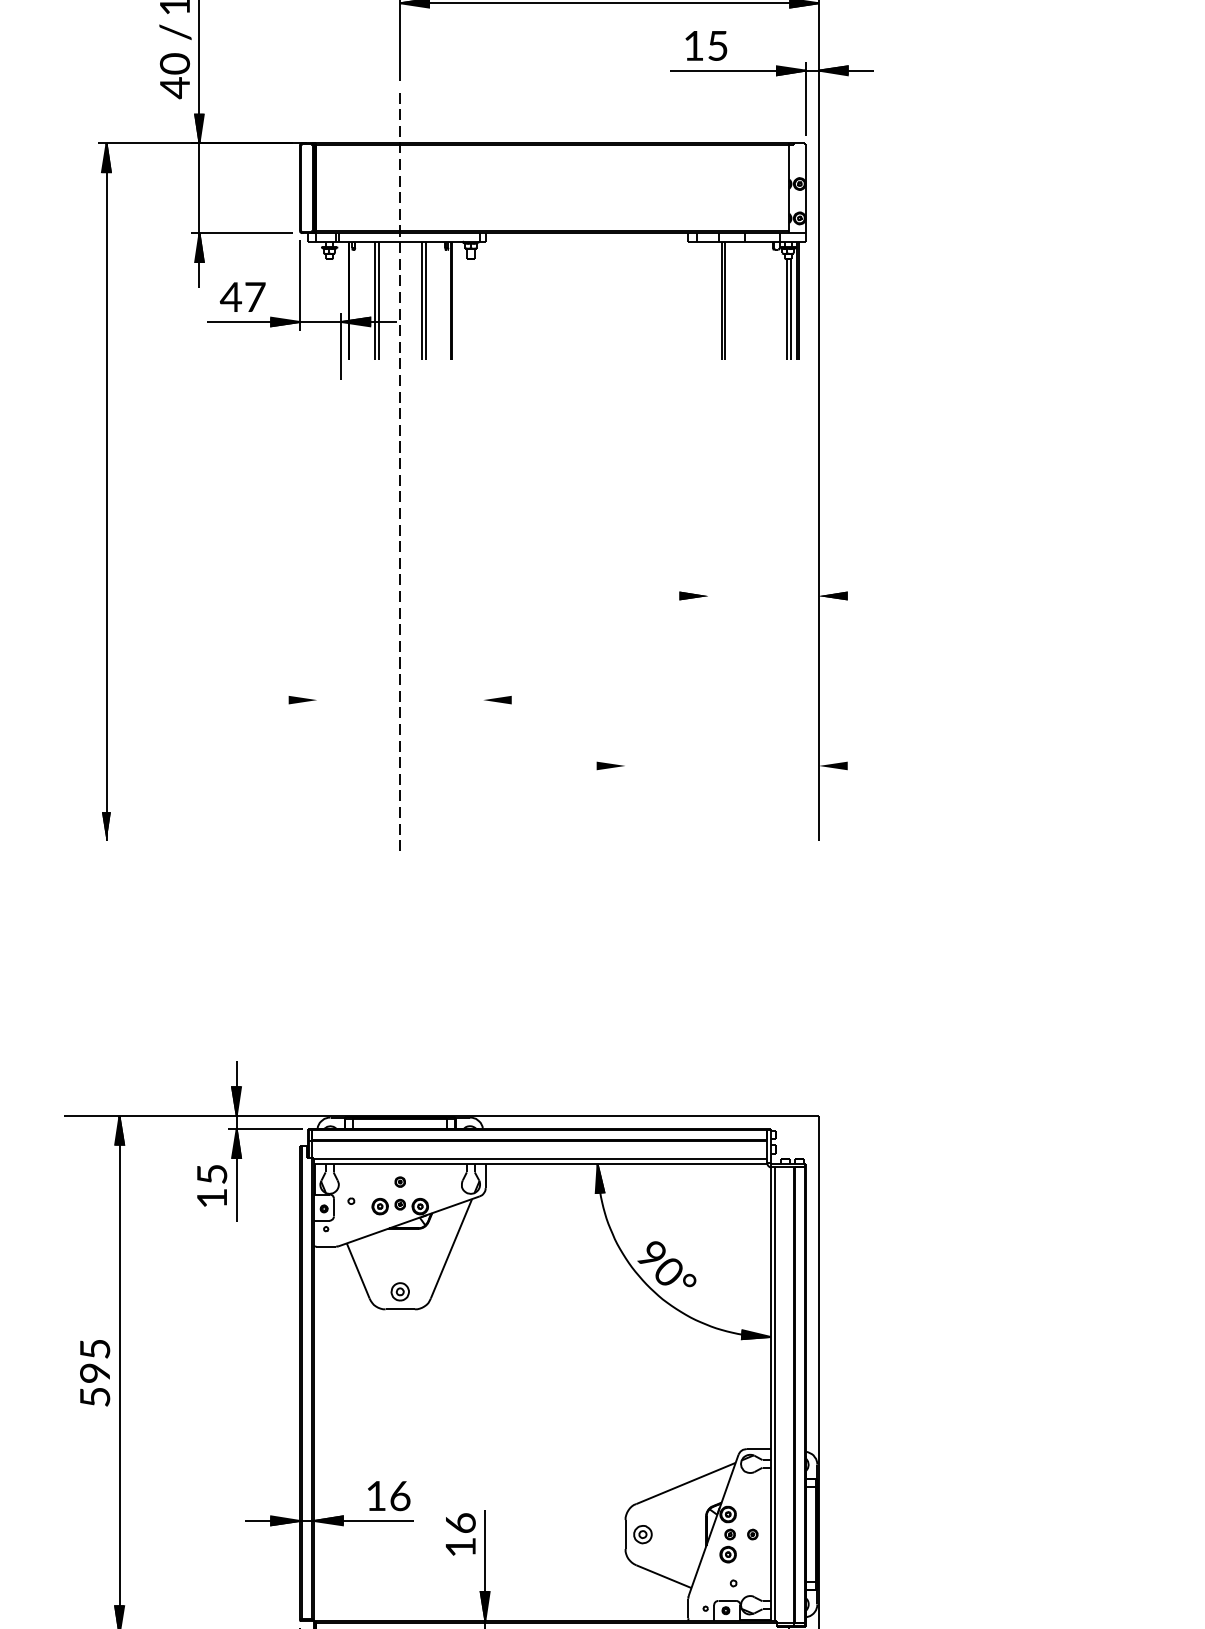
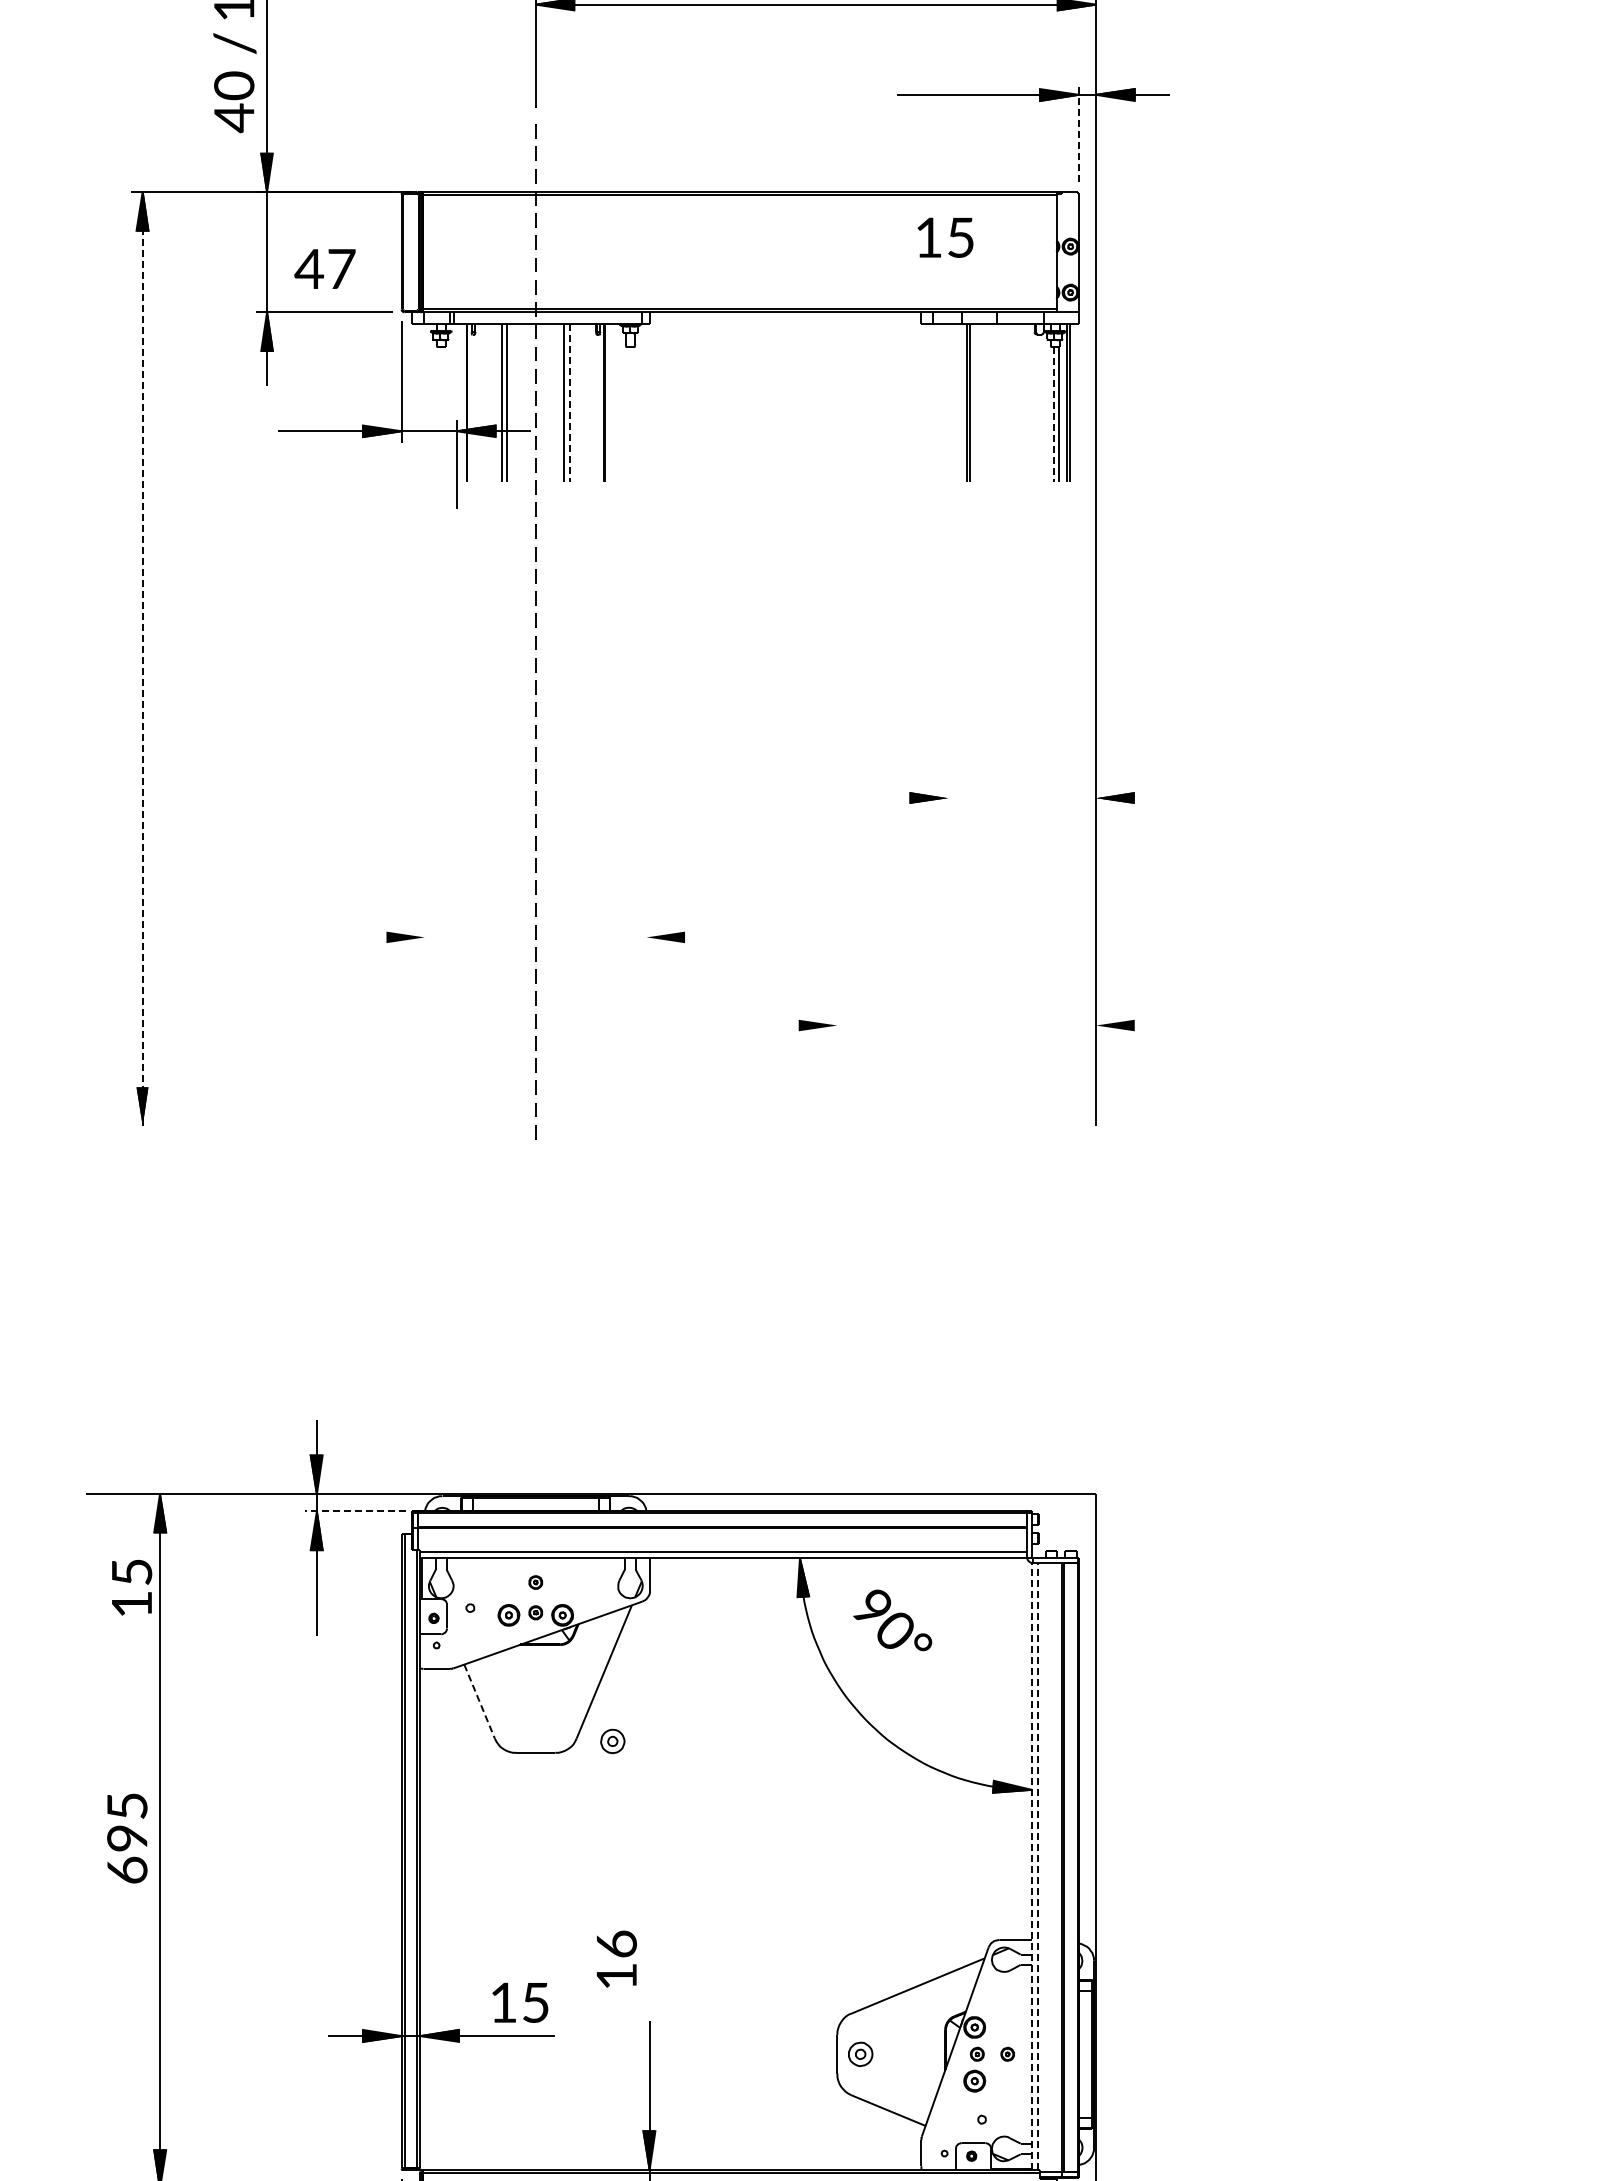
text: (706, 45) -> (945, 237), moved
line: (805, 98) -> (1078, 132), solid -> dashed
text: (242, 296) -> (324, 268), moved
line: (425, 300) -> (569, 402), solid -> dashed
line: (787, 309) -> (1054, 414), solid -> dashed
line: (106, 492) -> (142, 659), solid -> dashed
line: (265, 1129) -> (355, 1511), solid -> dashed
text: (212, 1185) -> (132, 1587), moved
text: (666, 1264) -> (892, 1620), moved
line: (358, 1270) -> (479, 1701), solid -> dashed
part: (400, 1291) -> (612, 1741), moved
line: (770, 1394) -> (1031, 1866), solid -> dashed
line: (775, 1394) -> (1037, 1866), solid -> dashed
text: (95, 1396) -> (127, 1869), 595 -> 695
text: (400, 1495) -> (535, 2002), 16 -> 15
text: (460, 1533) -> (616, 1958), moved

